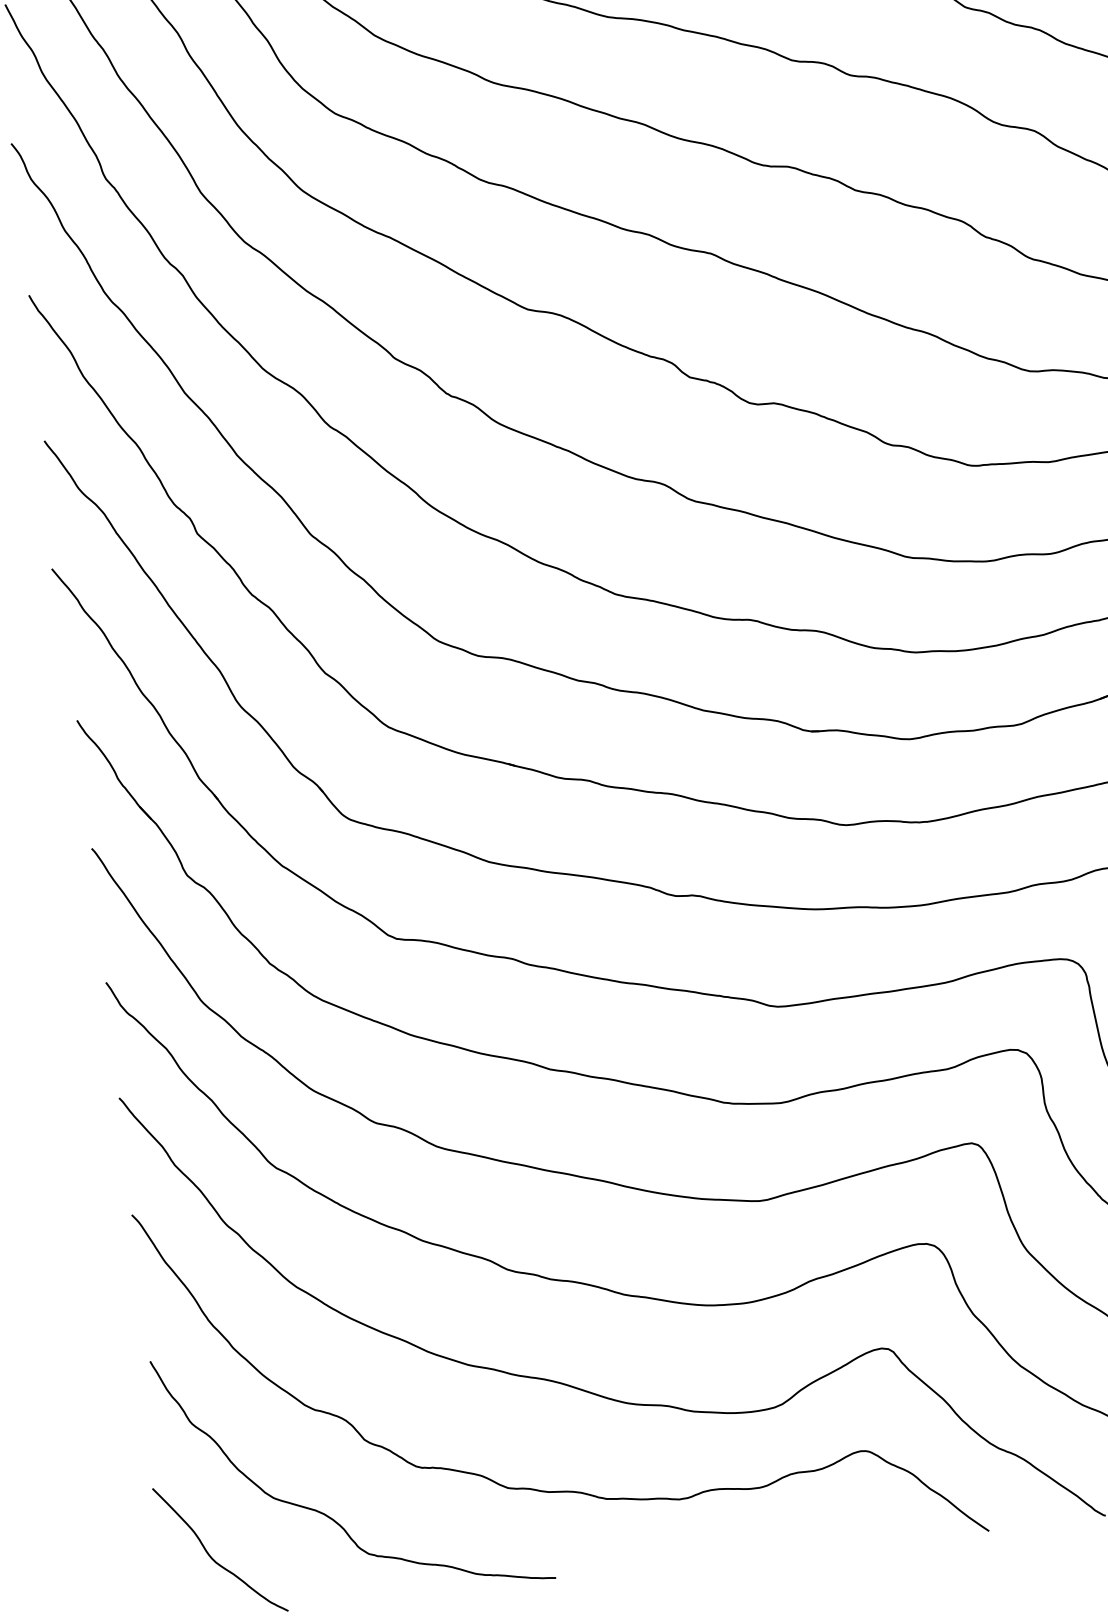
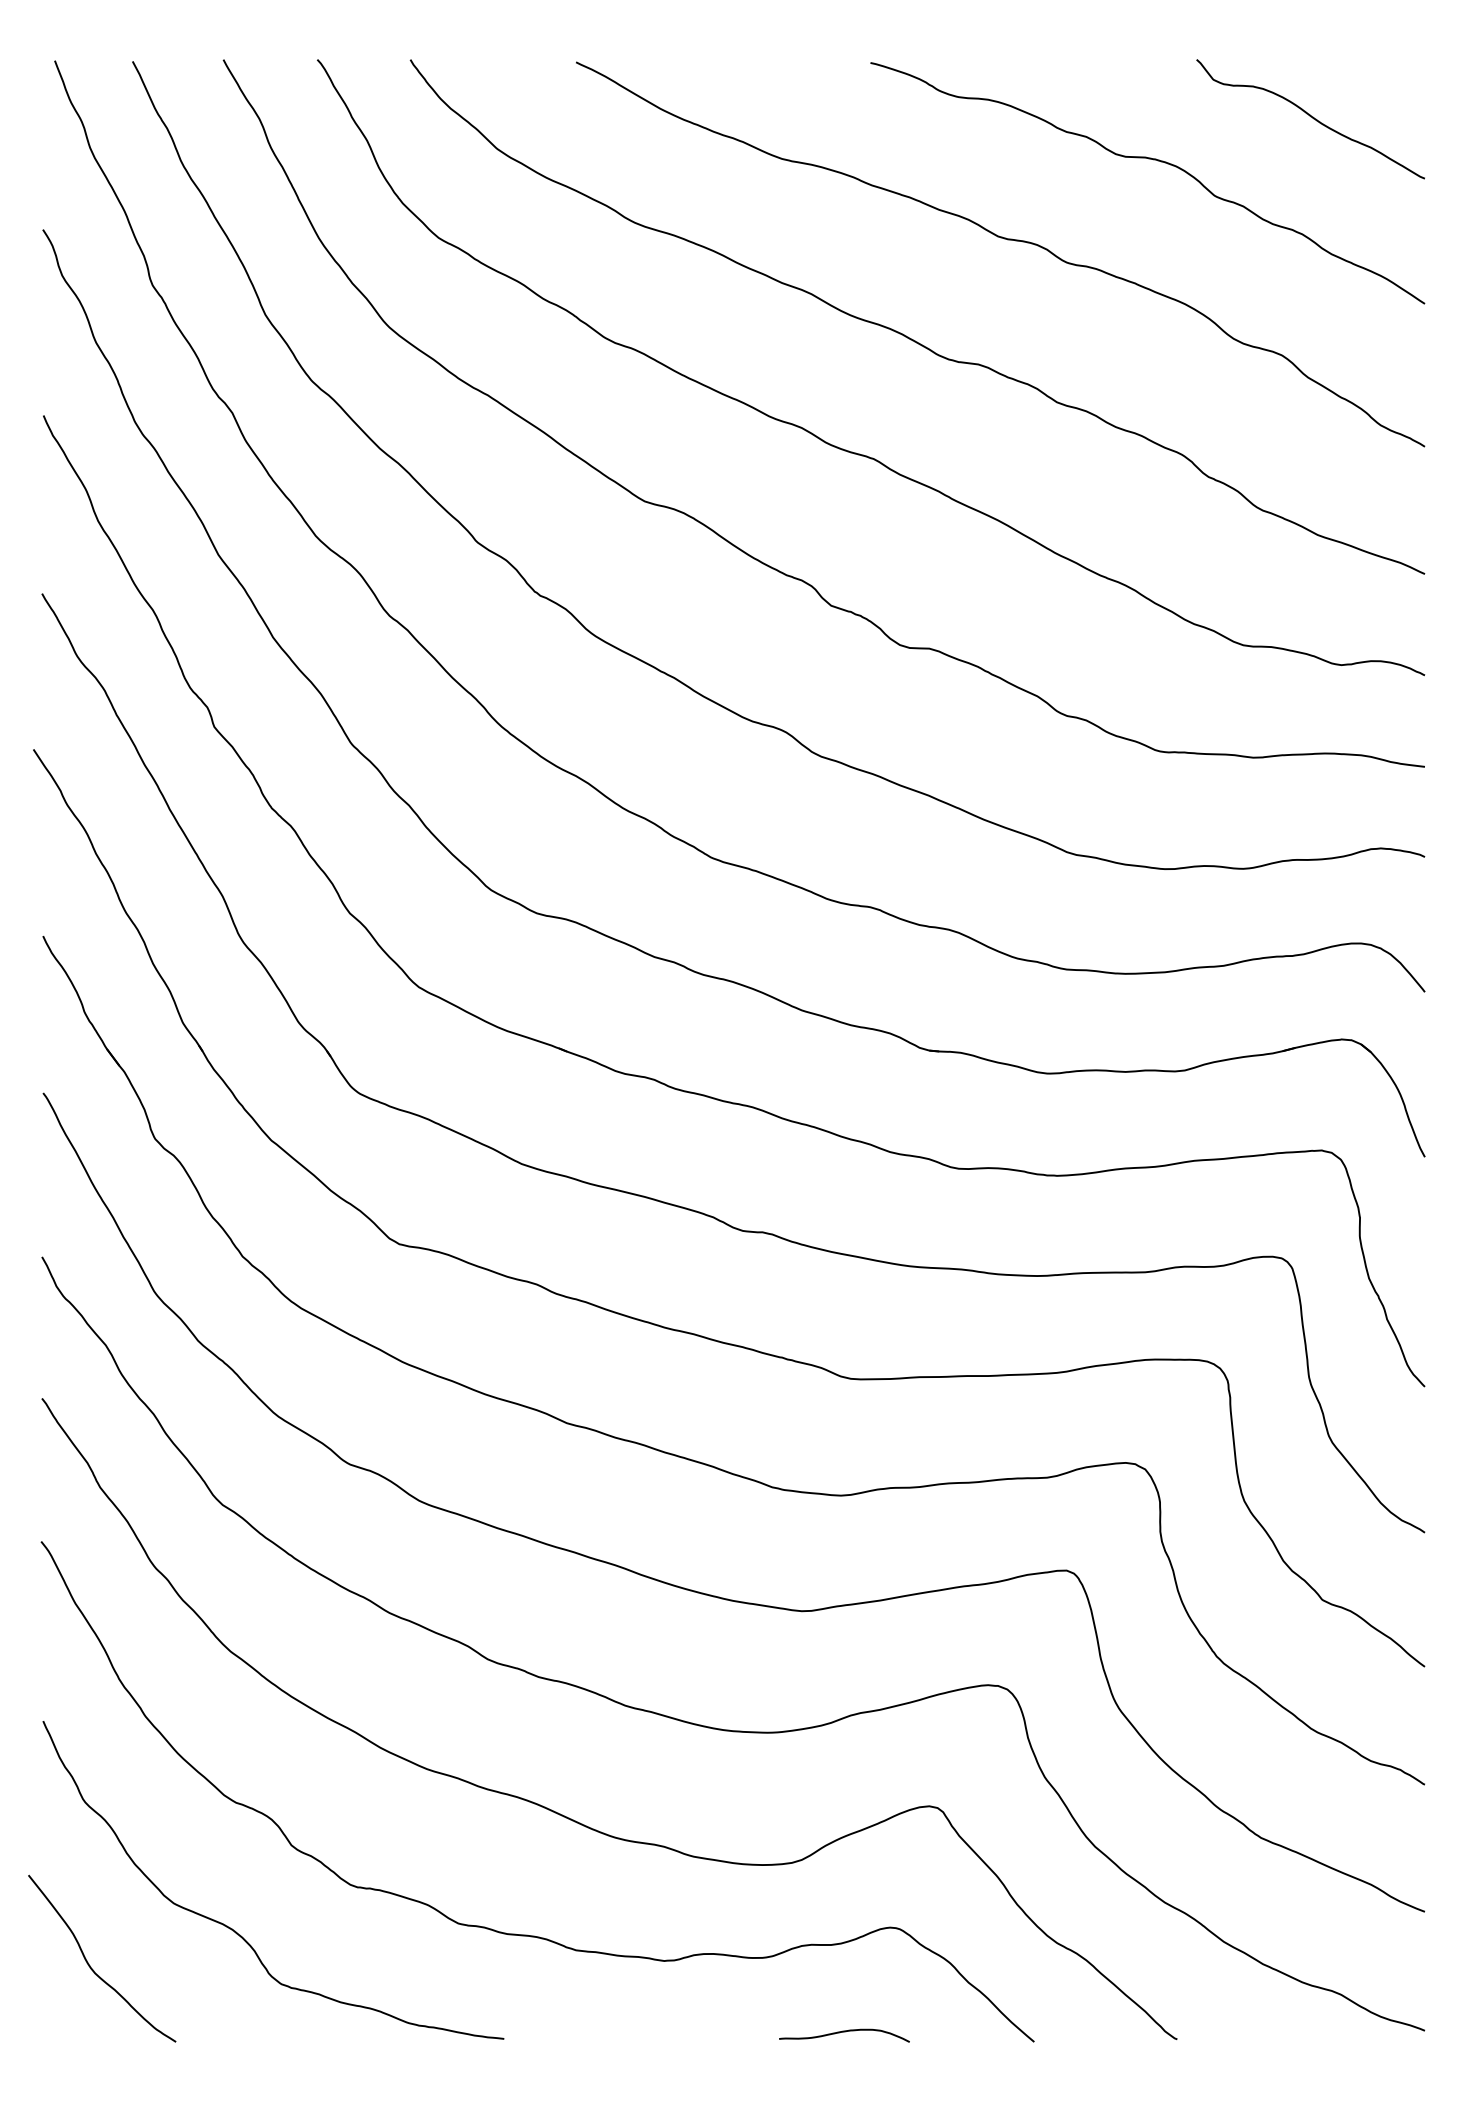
curve: (833, 1541) -> (844, 2032), added

